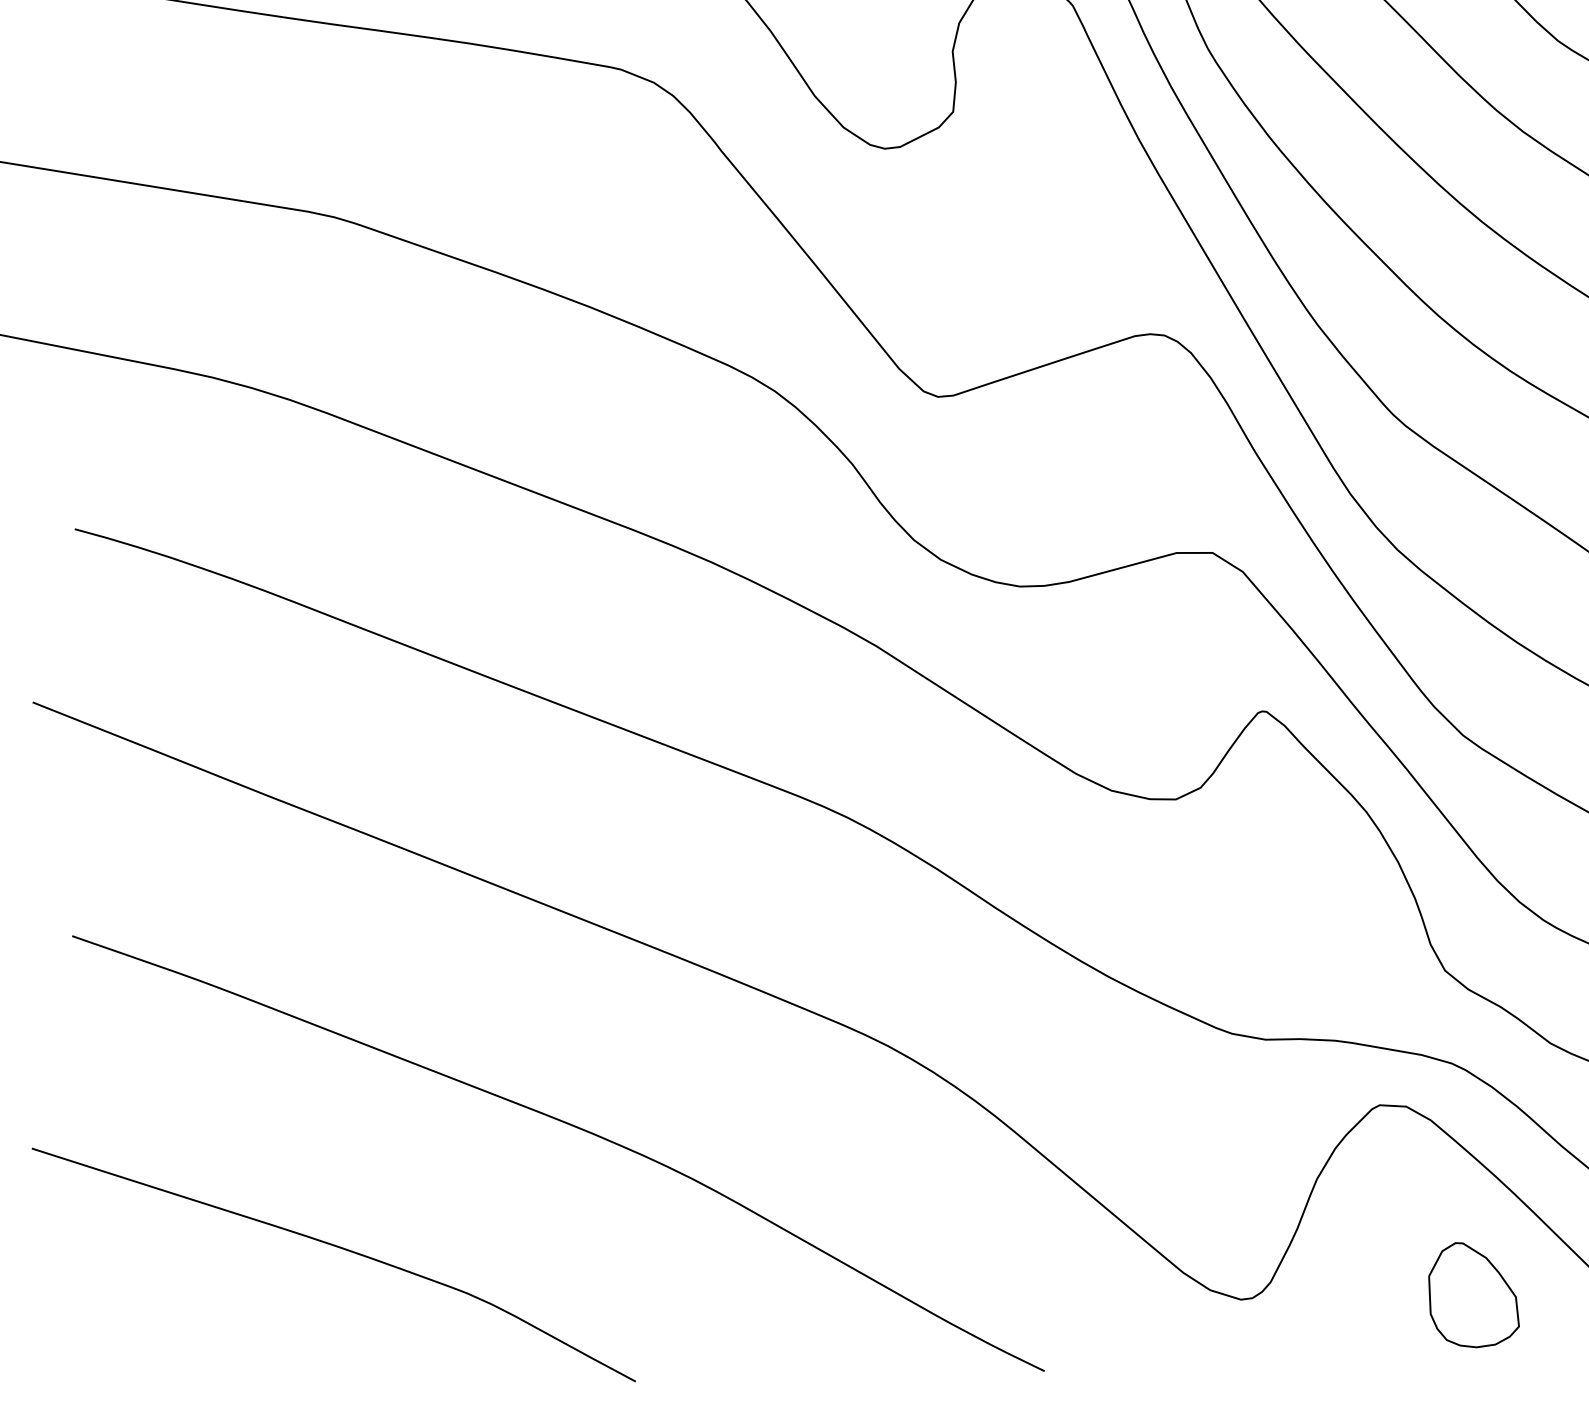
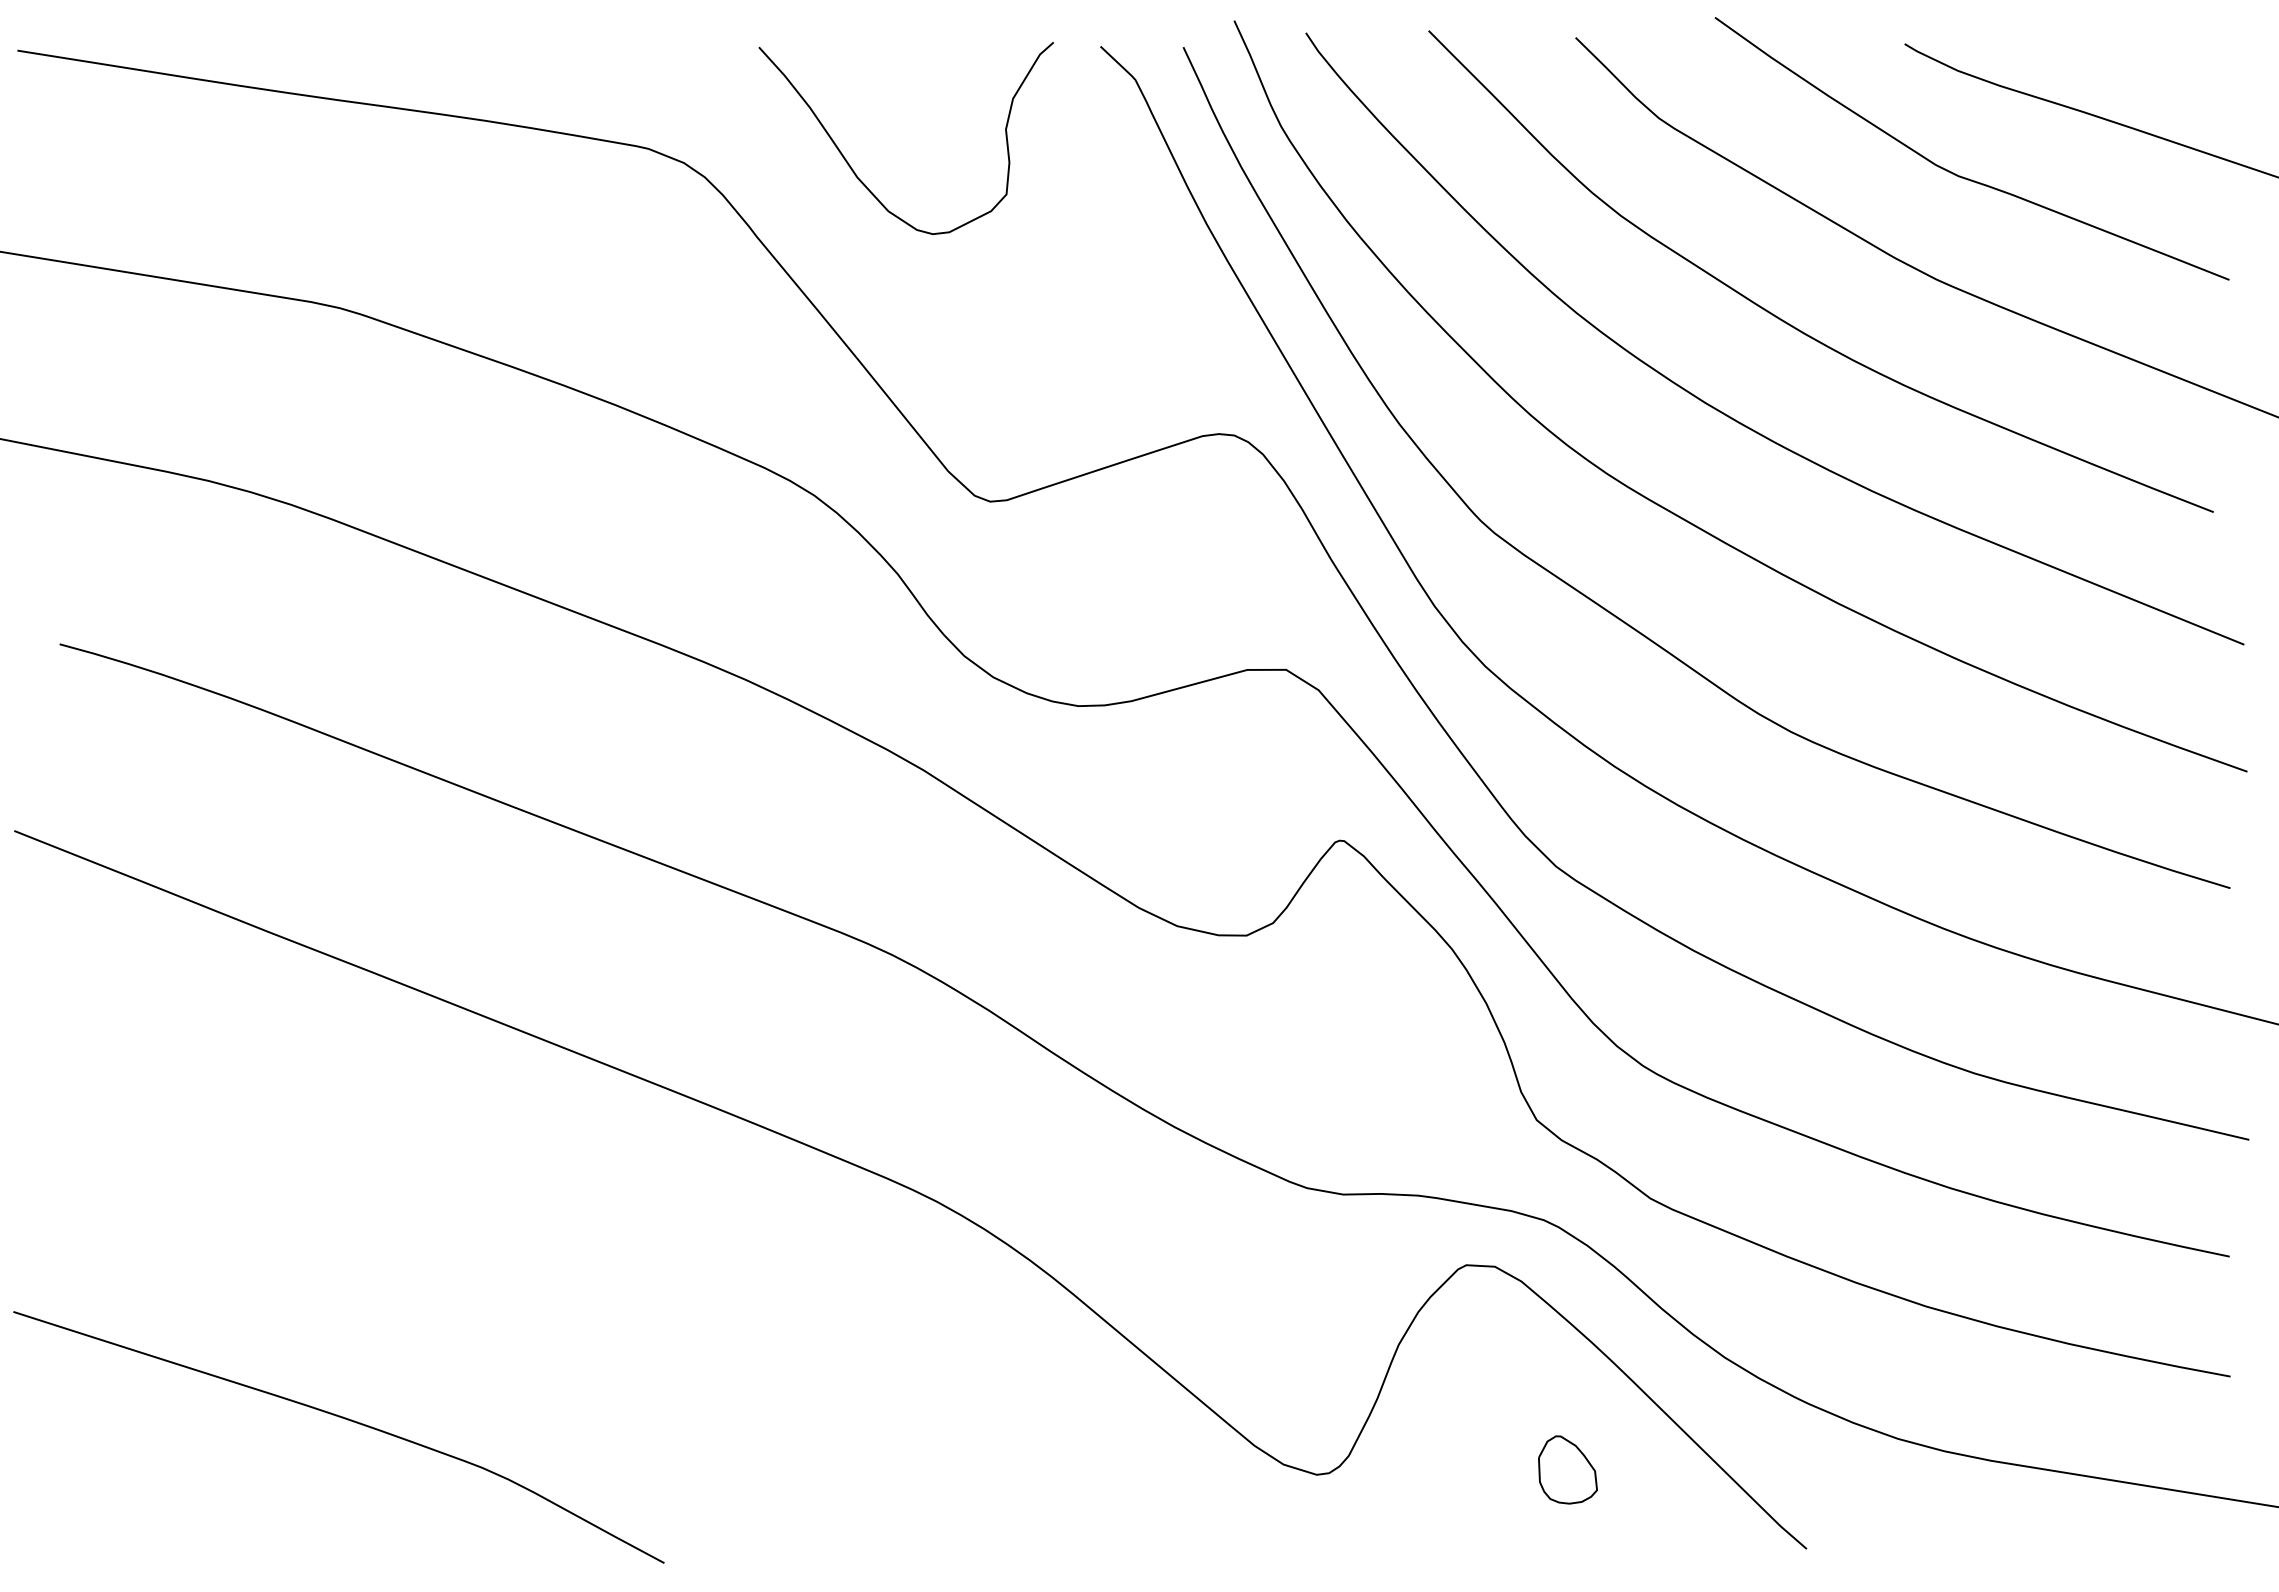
curve: (568, 1124) -> (591, 1286), removed
part: (1473, 1294) -> (1567, 1469), size x0.6

